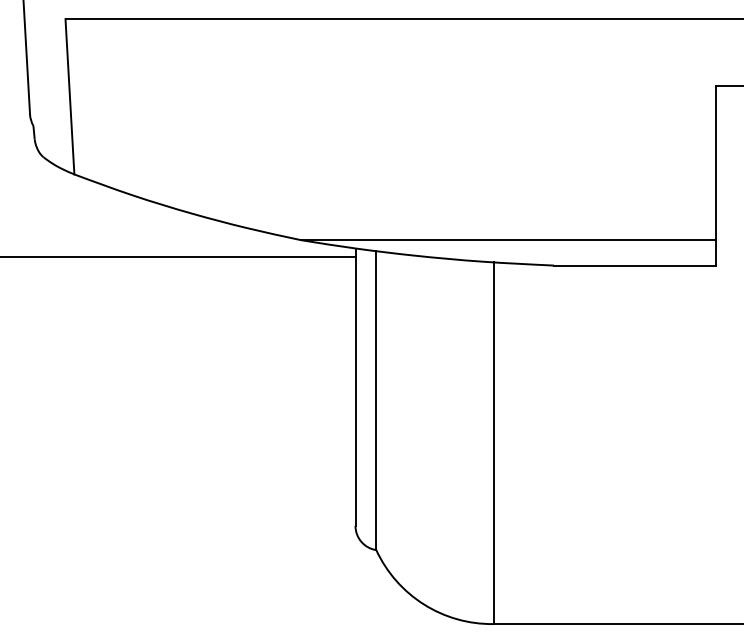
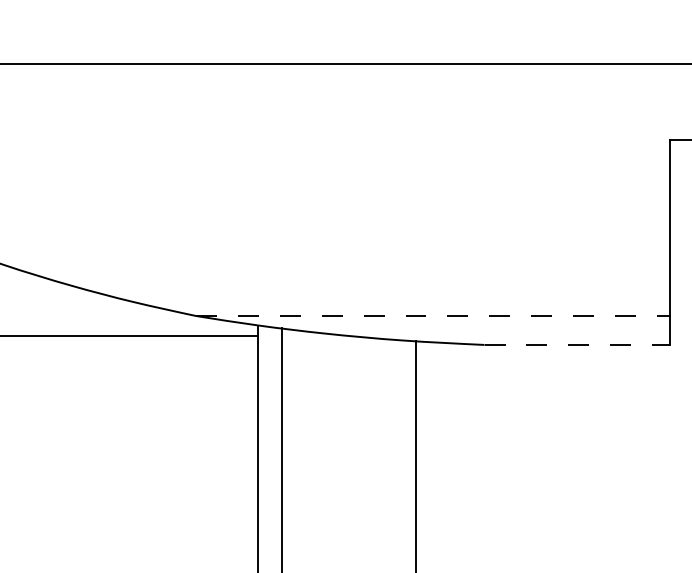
line: (509, 240) -> (433, 316), solid -> dashed
line: (635, 265) -> (577, 344), solid -> dashed

